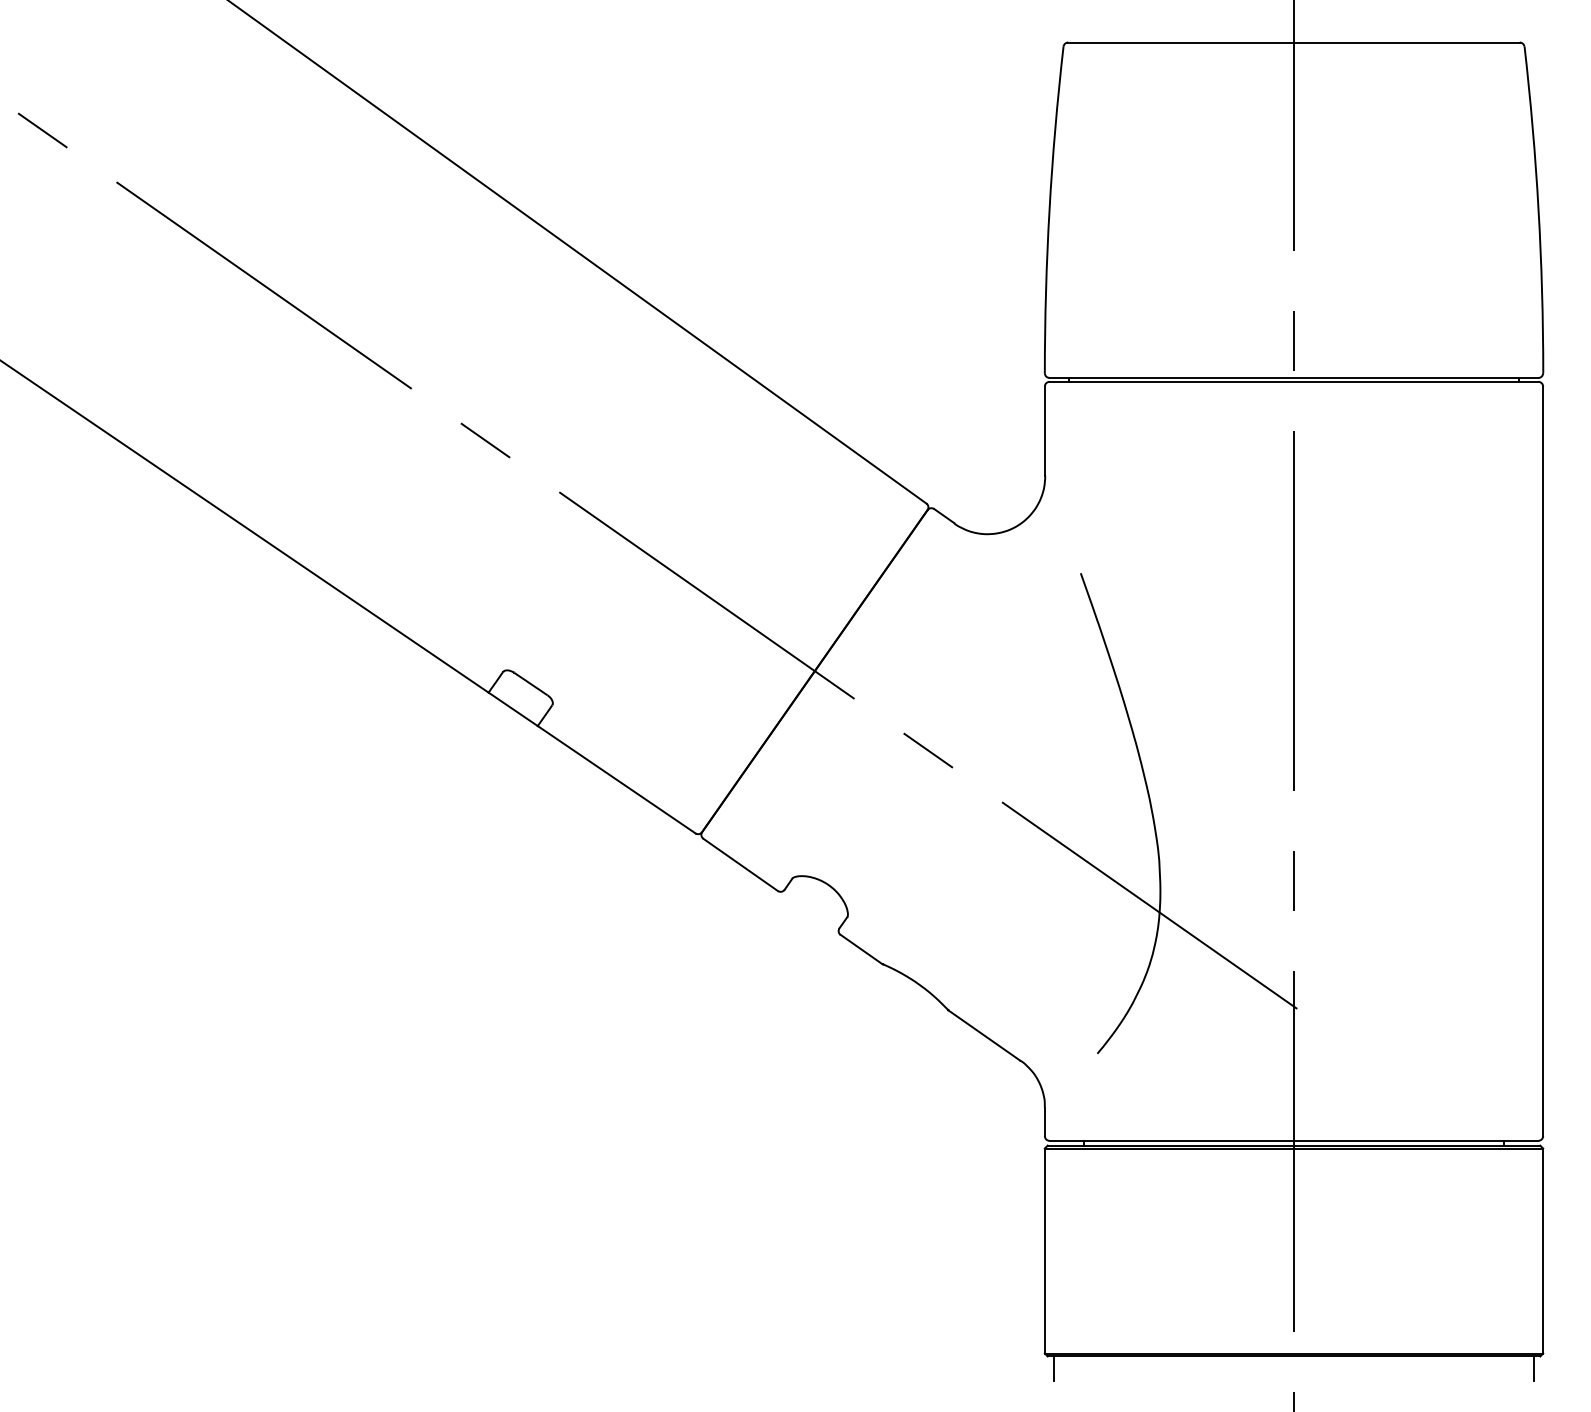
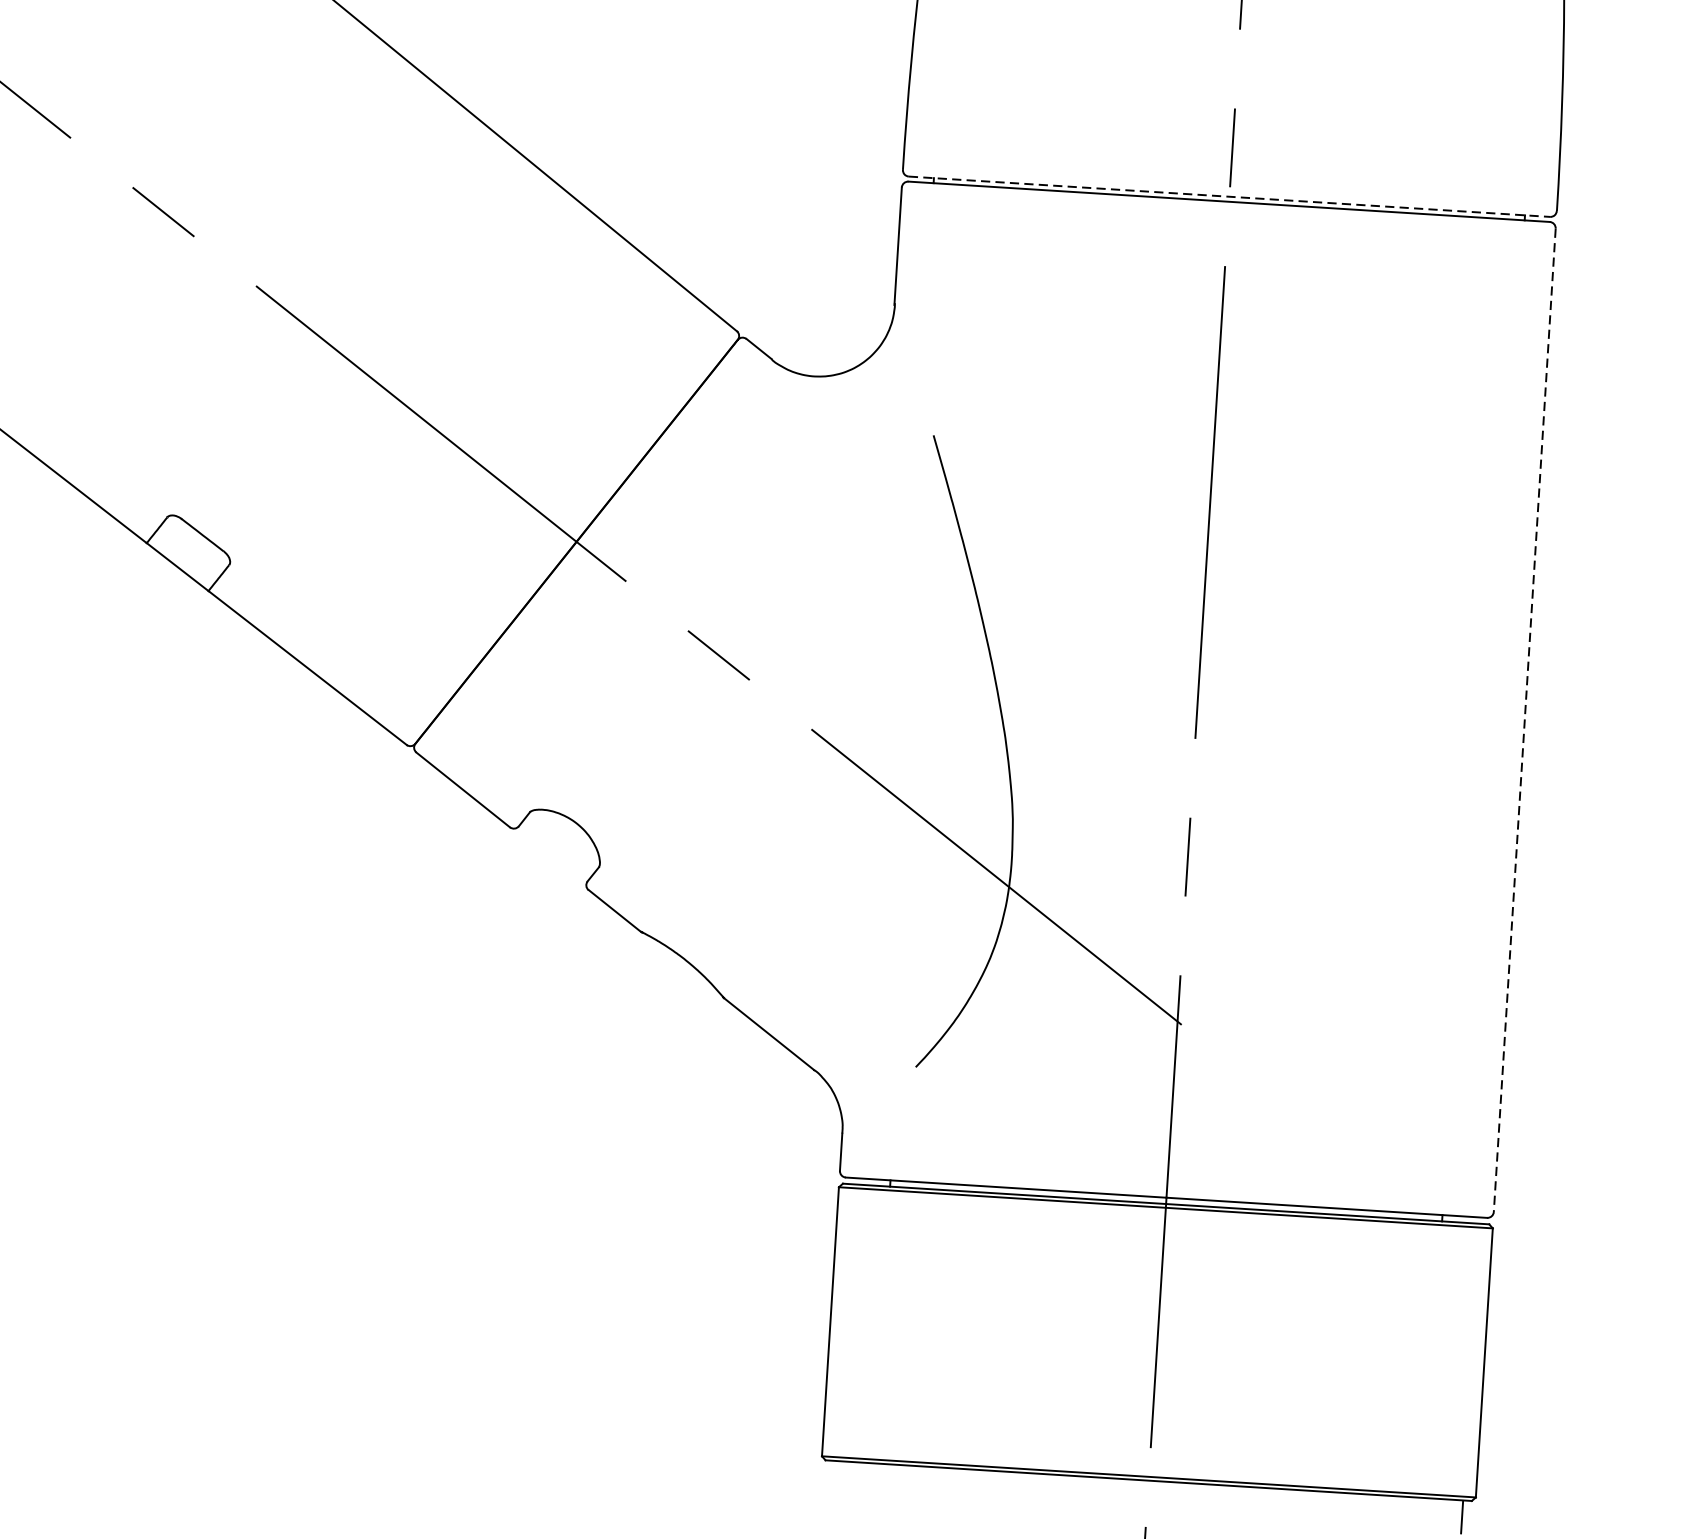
line: (1294, 377) -> (1230, 196), solid -> dashed
line: (1543, 761) -> (1525, 720), solid -> dashed
line: (1054, 1369) -> (833, 1477), removed

